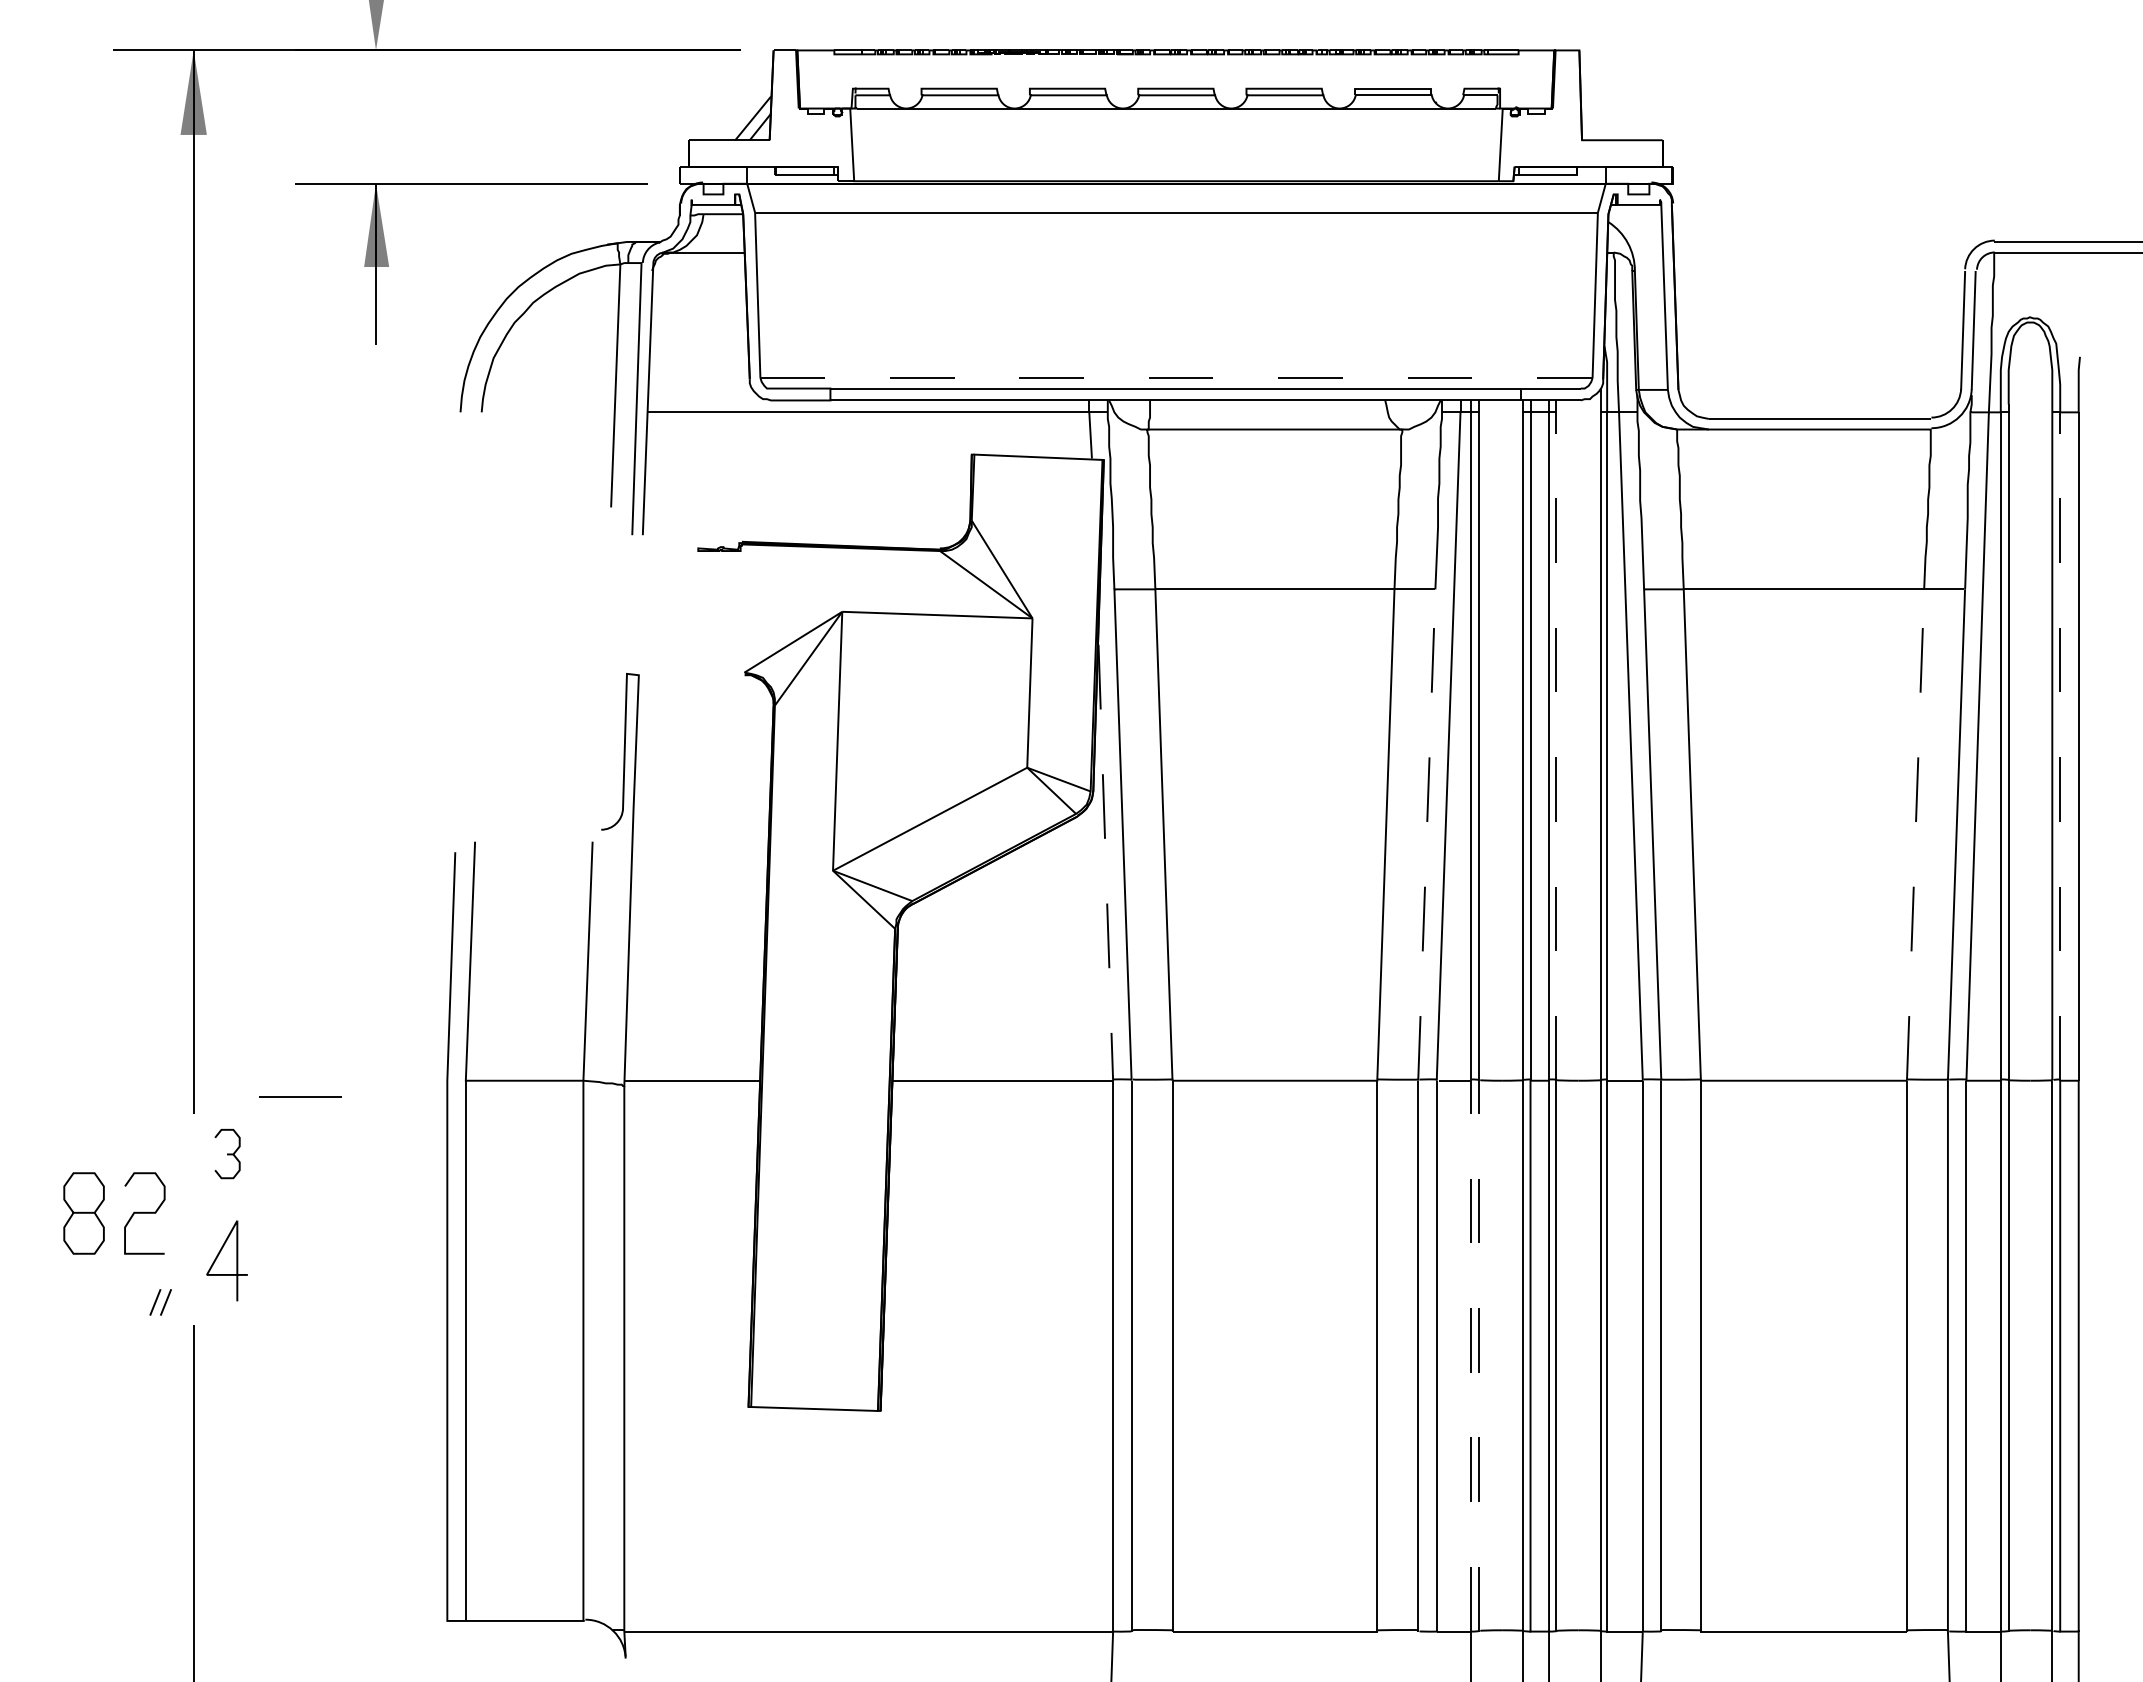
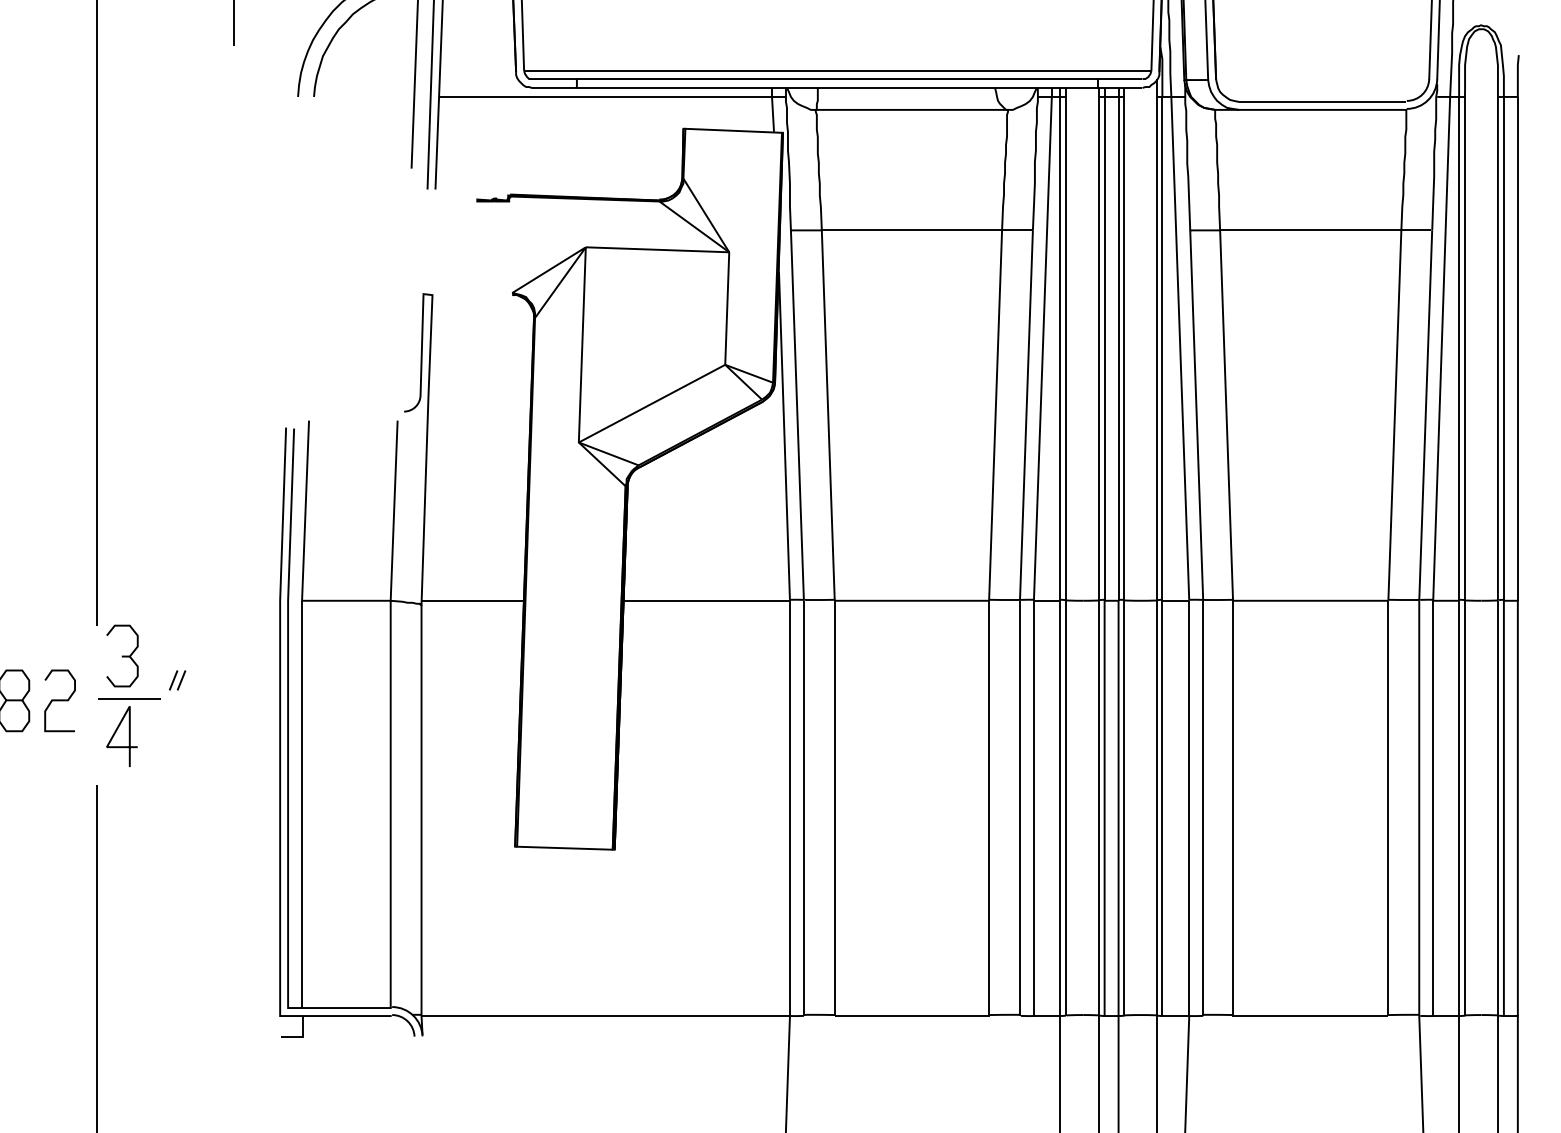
line: (1177, 378) -> (838, 71), dashed -> solid
line: (1555, 746) -> (1123, 348), dashed -> solid
line: (2060, 746) -> (1504, 348), dashed -> solid
line: (1426, 835) -> (1026, 415), dashed -> solid
line: (1915, 835) -> (1394, 415), dashed -> solid
line: (1105, 863) -> (784, 437), dashed -> solid
line: (300, 1096) -> (129, 699), moved
part: (227, 1153) -> (122, 655), size x1.67
part: (437, 1255) -> (280, 732), added
part: (160, 1302) -> (177, 680), moved
line: (1471, 1337) -> (1060, 794), dashed -> solid
line: (1479, 1355) -> (1066, 807), dashed -> solid

